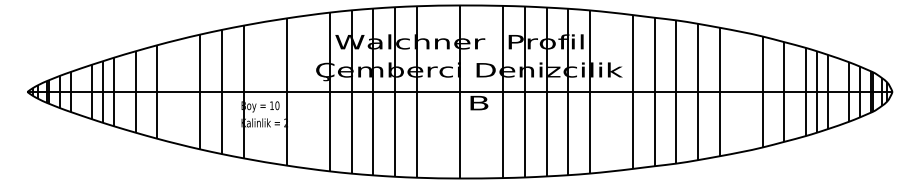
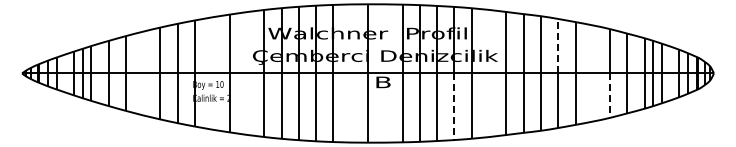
line: (698, 56) -> (558, 45), solid -> dashed
line: (763, 120) -> (610, 96), solid -> dashed
line: (568, 134) -> (454, 107), solid -> dashed

